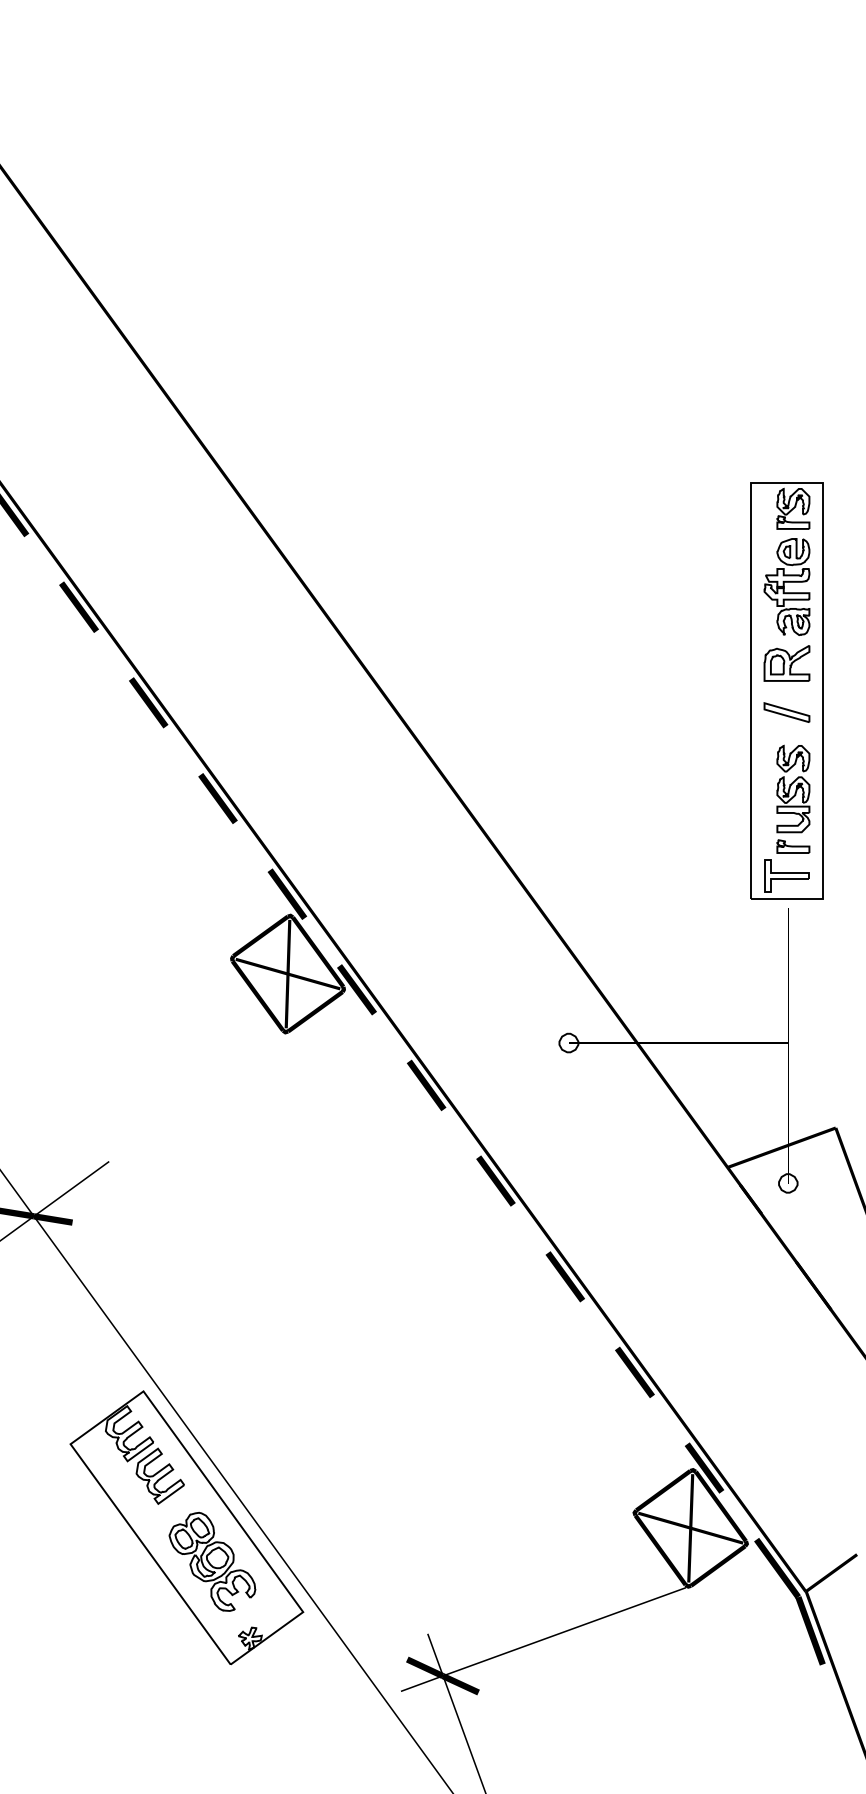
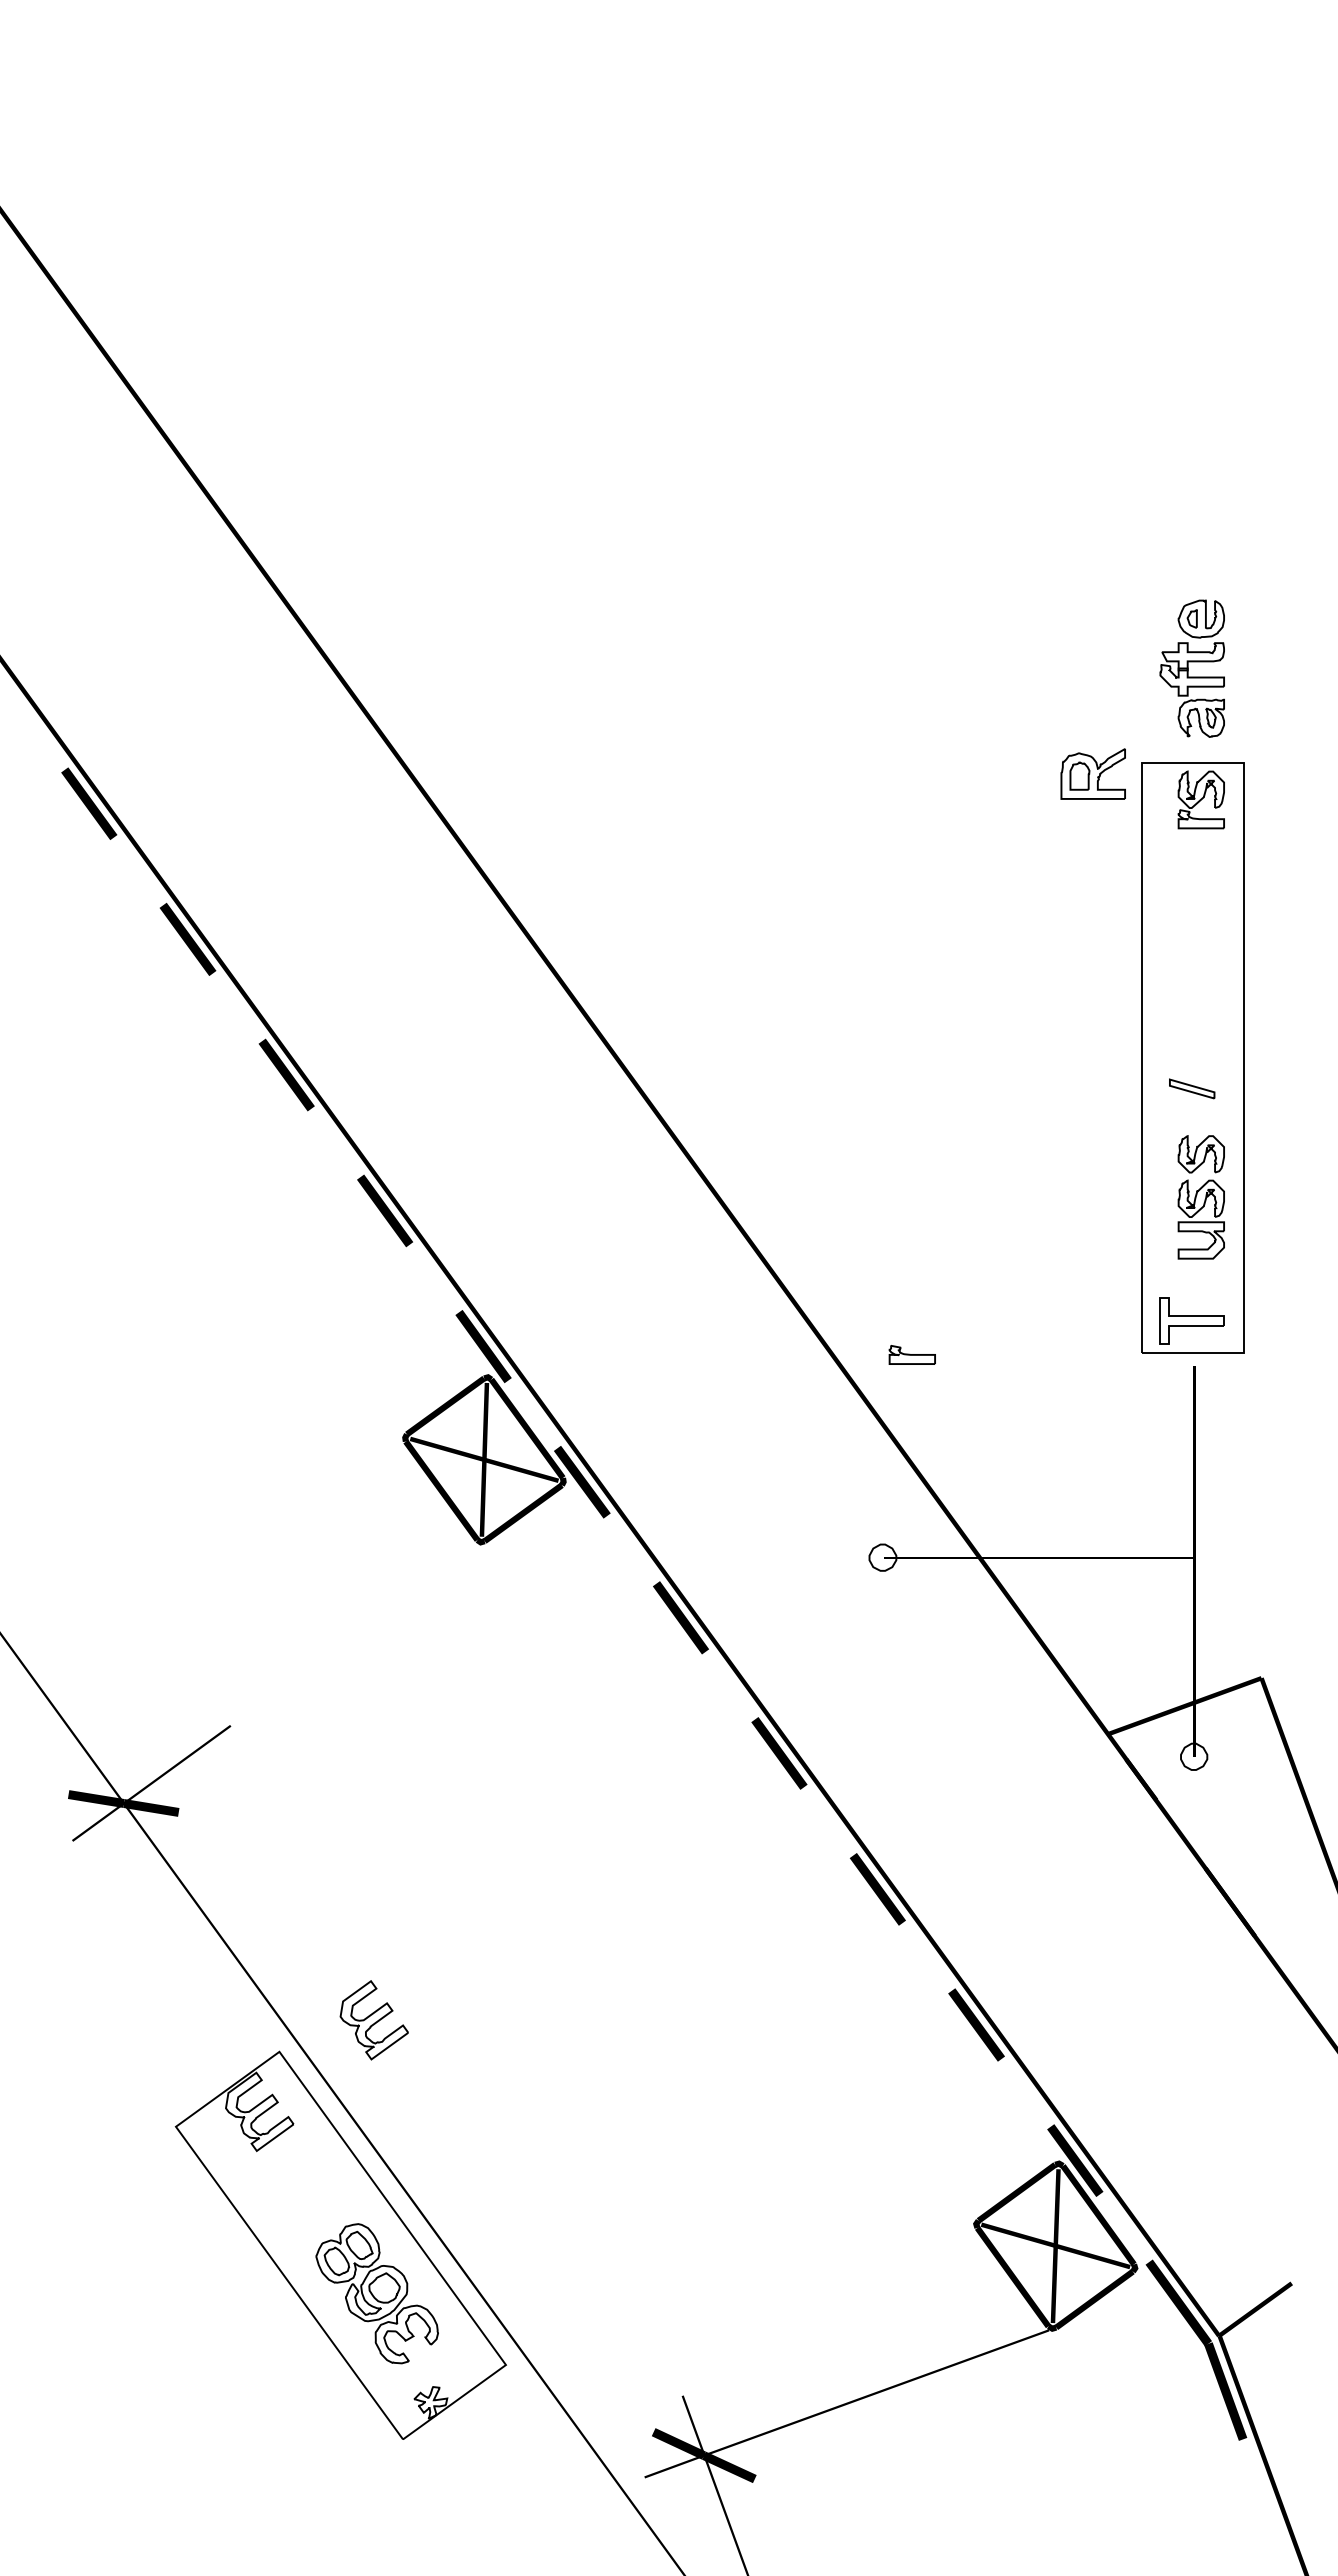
part: (786, 586) -> (1191, 668), moved
part: (786, 662) -> (1092, 773), moved
part: (786, 712) -> (1191, 1088), size x0.7
part: (792, 846) -> (911, 1354), moved
part: (159, 1476) -> (373, 2020), moved

